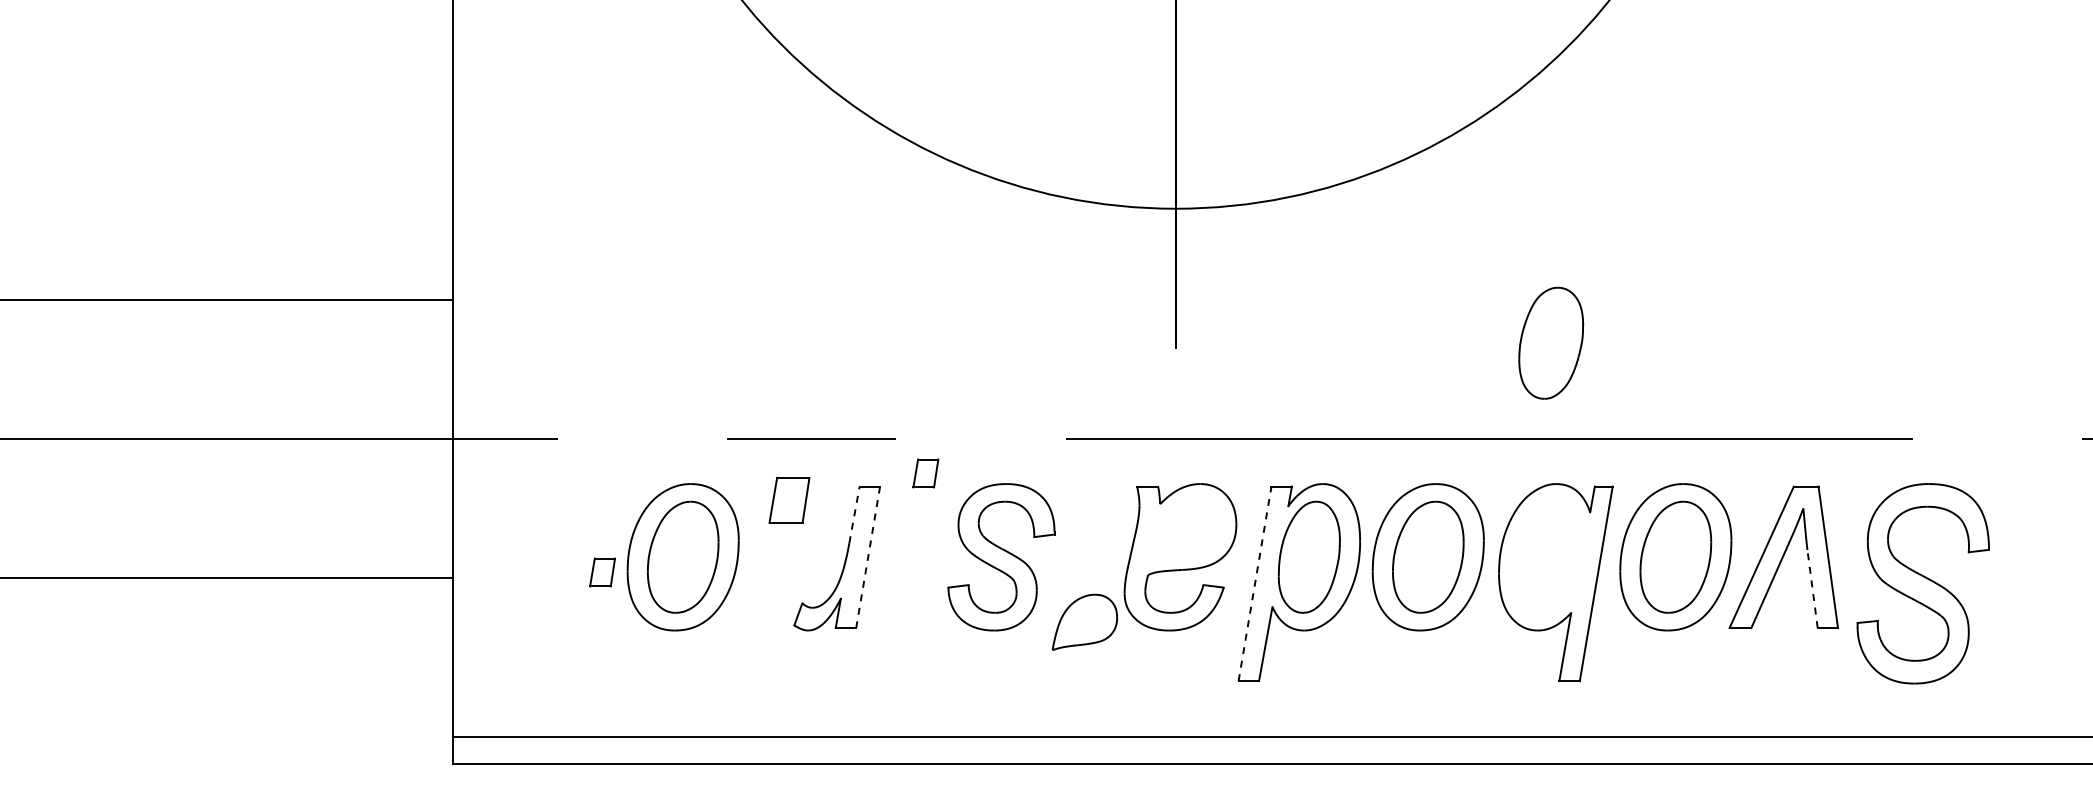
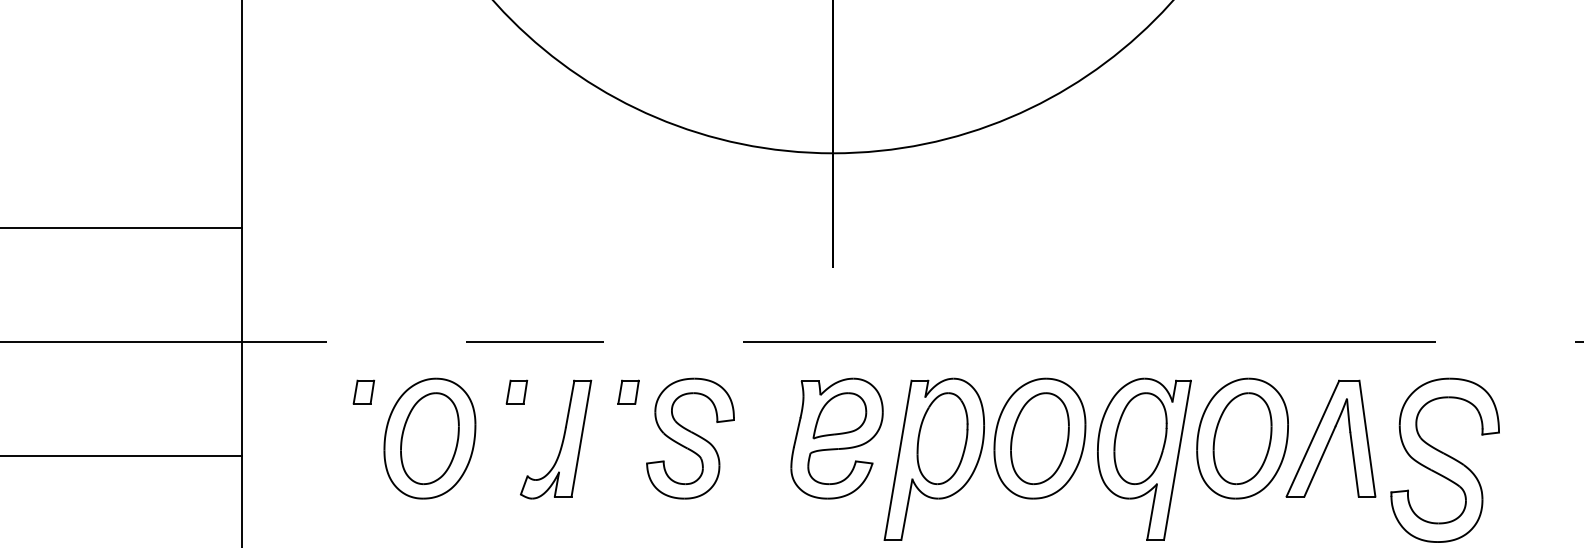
part: (1551, 342) -> (1140, 438), moved
part: (925, 473) -> (628, 392), moved
part: (789, 500) -> (516, 392), size x0.62
line: (854, 514) -> (570, 403), dashed -> solid
line: (868, 557) -> (581, 438), dashed -> solid
part: (602, 572) -> (363, 392), moved
line: (1255, 583) -> (898, 460), dashed -> solid
line: (1812, 588) -> (1354, 464), dashed -> solid
part: (1084, 621) -> (839, 415), moved

